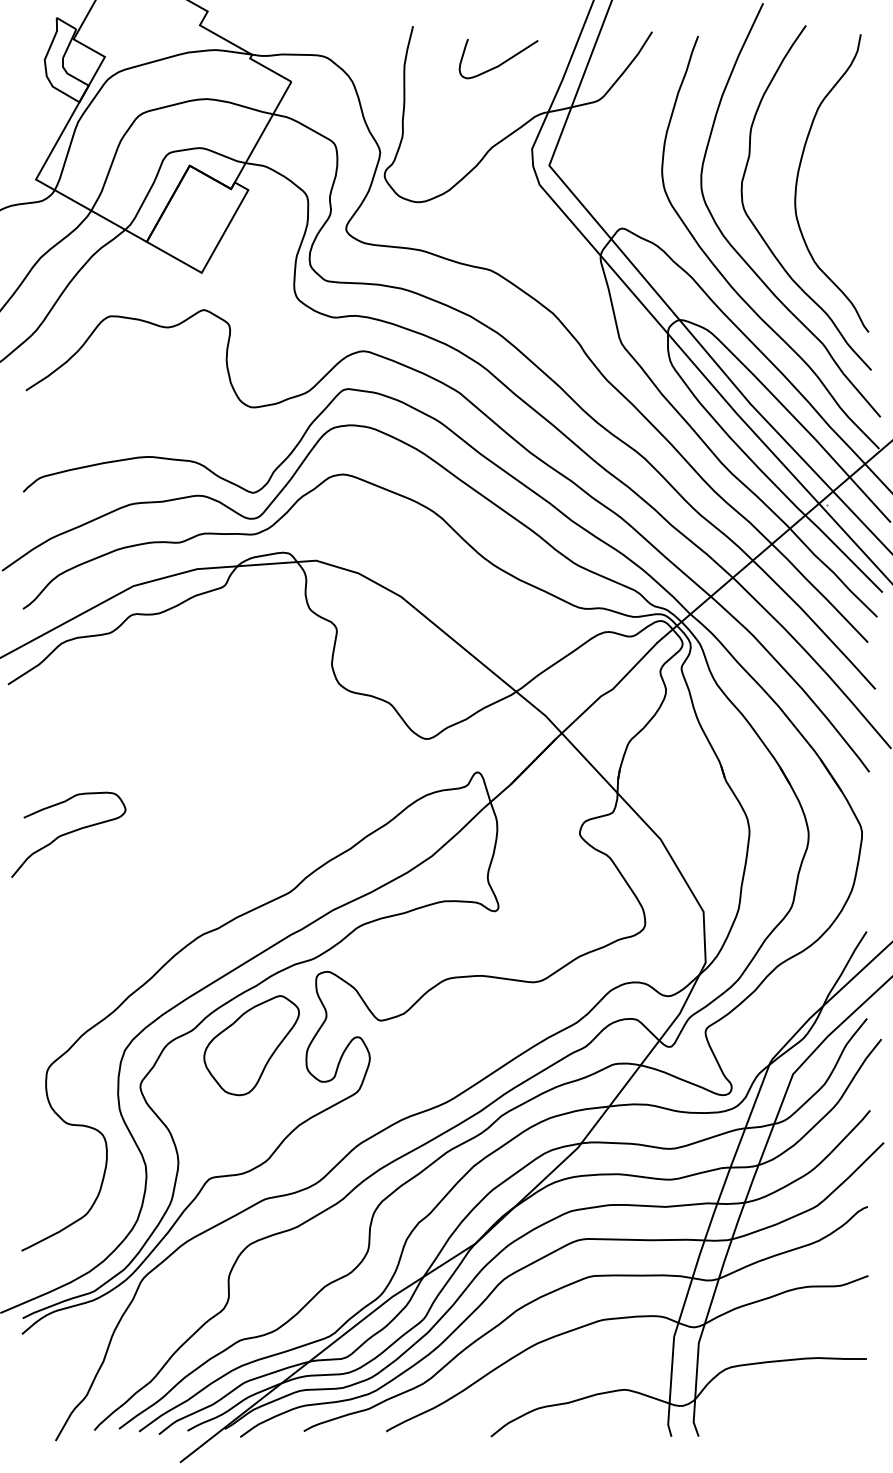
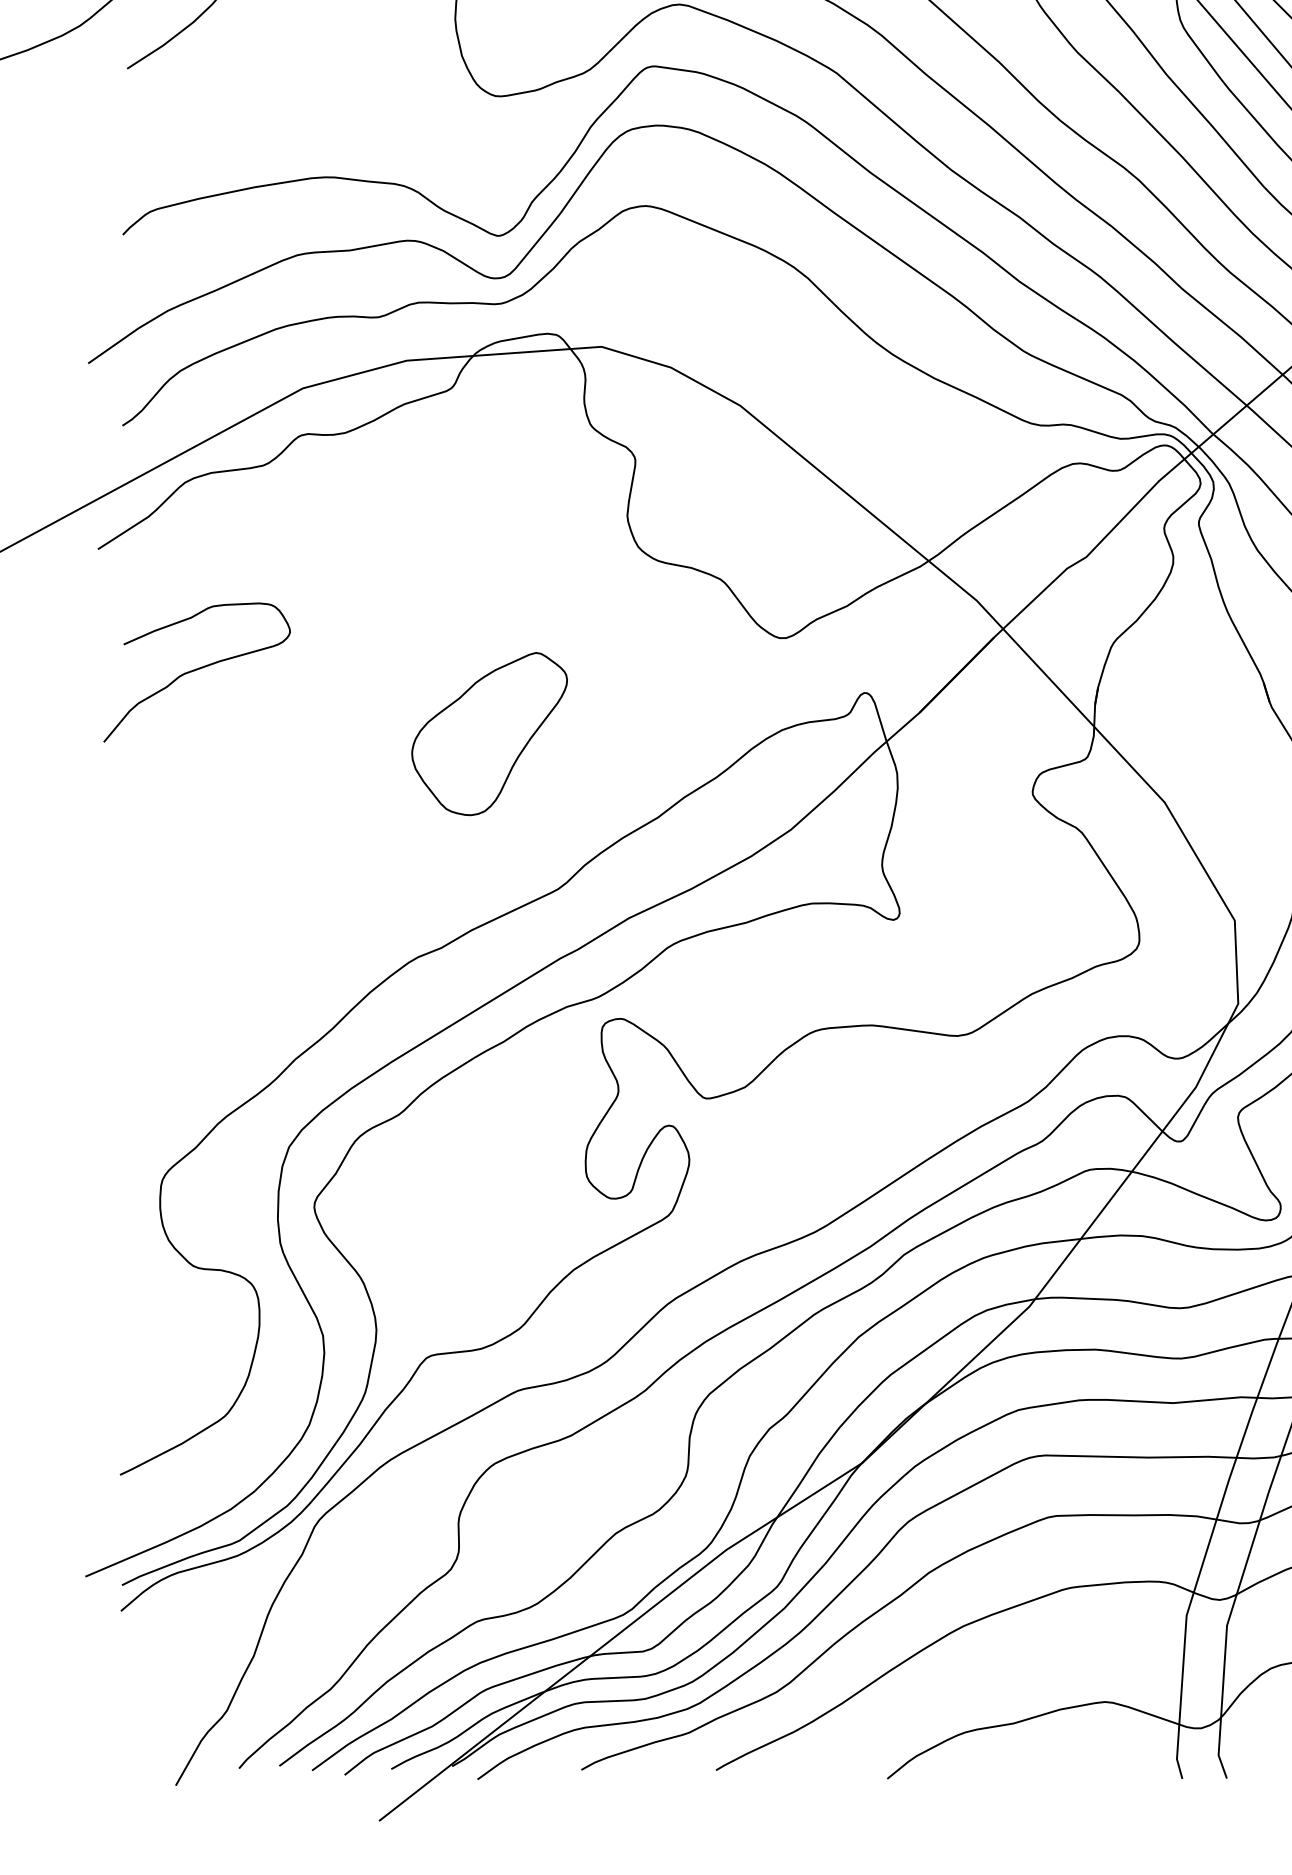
curve: (68, 834) -> (196, 671), moved
part: (251, 1045) -> (489, 733), moved

